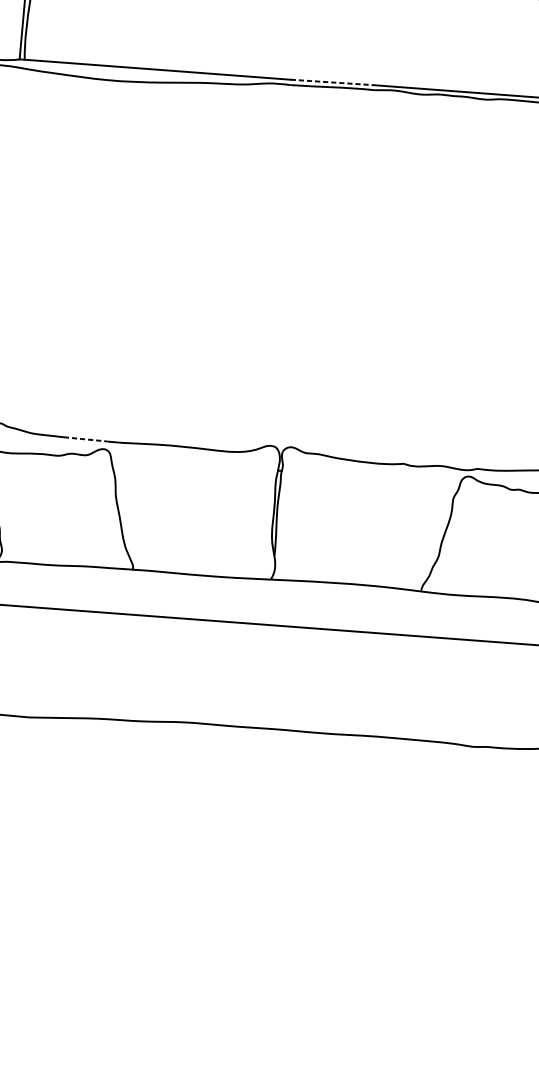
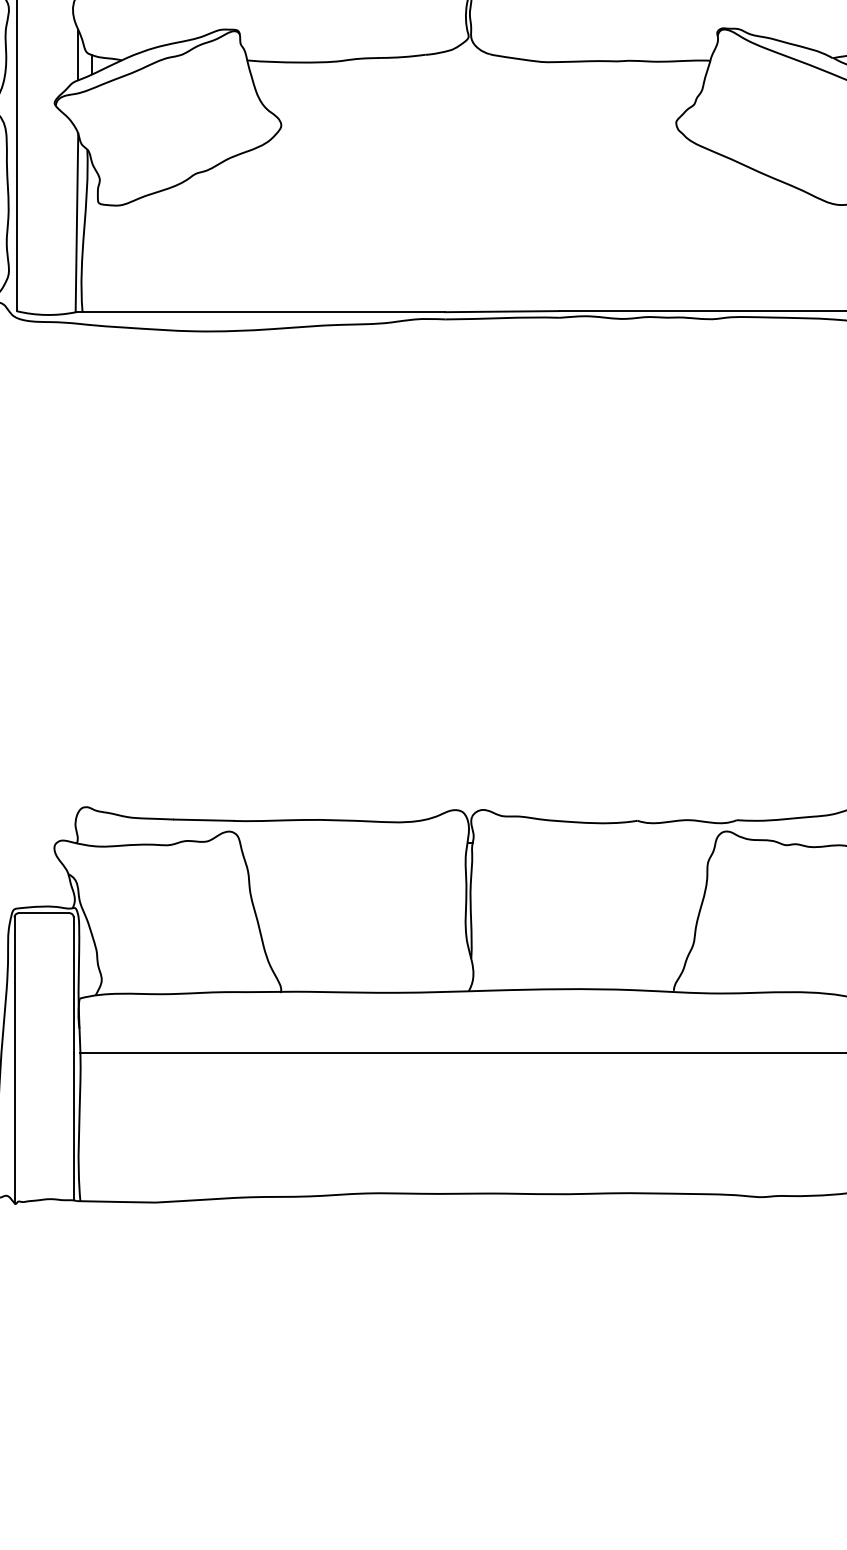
line: (333, 82) -> (502, 311), dashed -> solid
line: (85, 439) -> (203, 820), dashed -> solid

